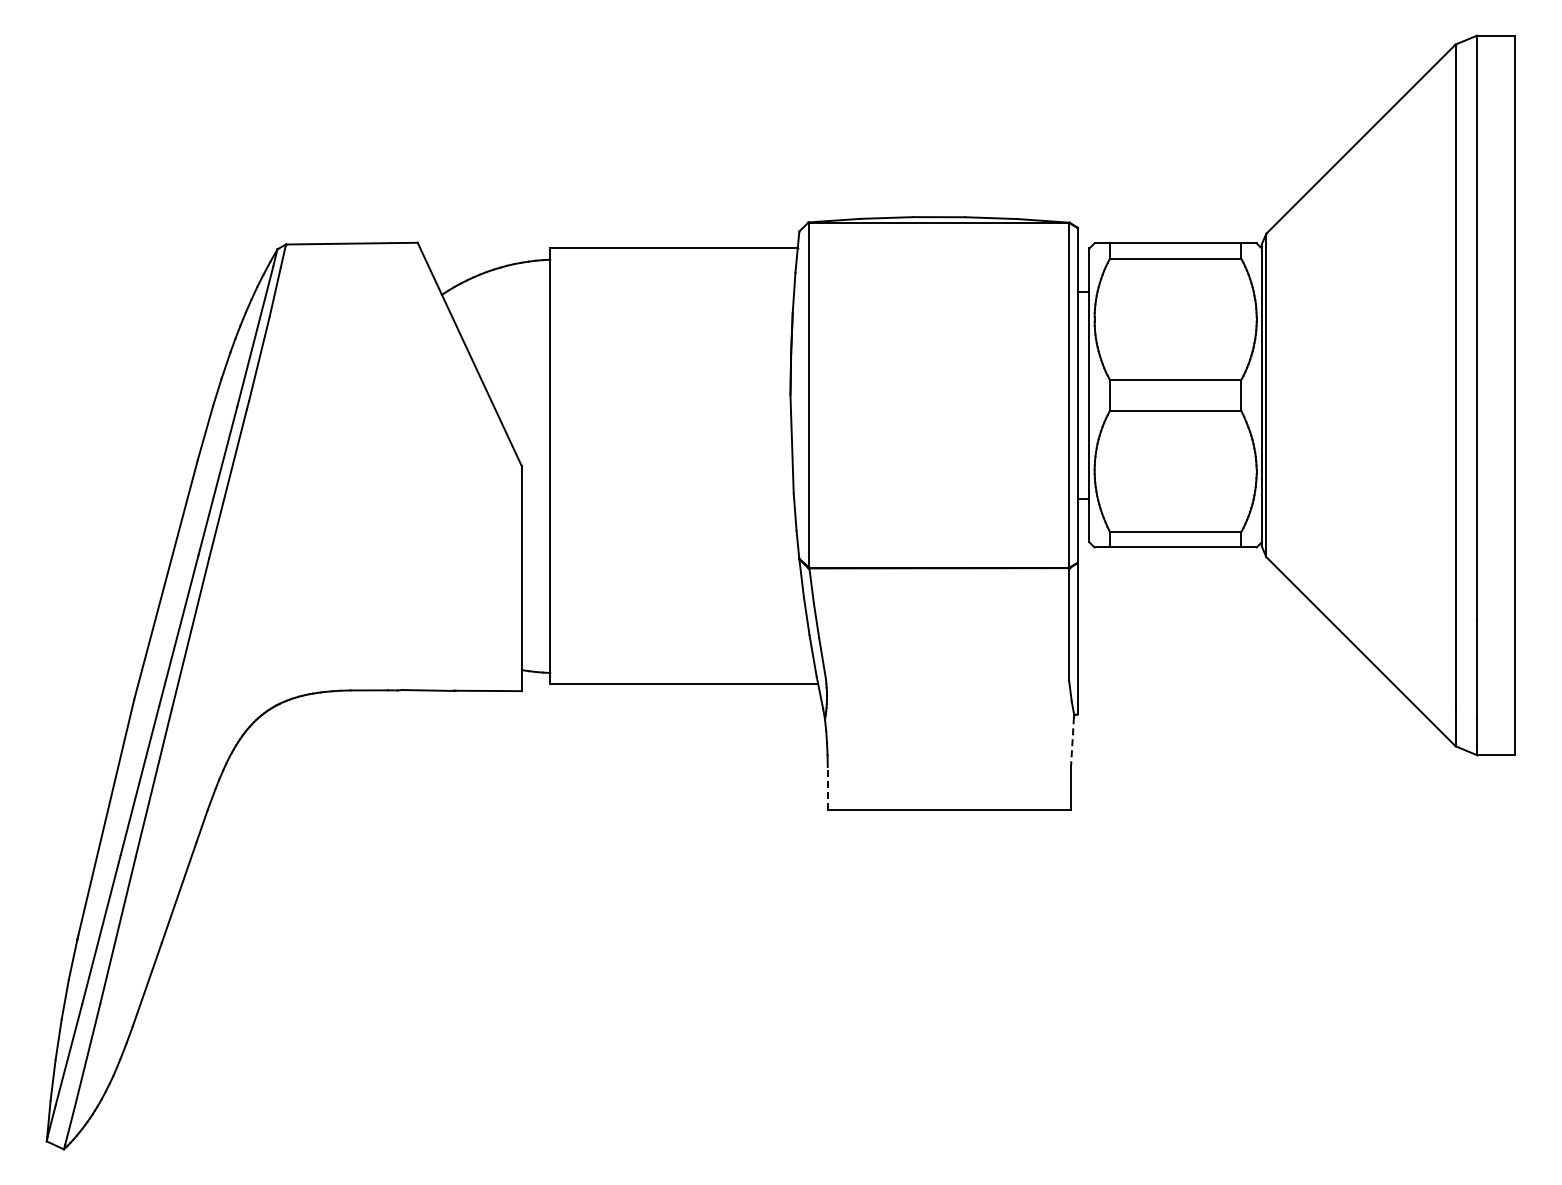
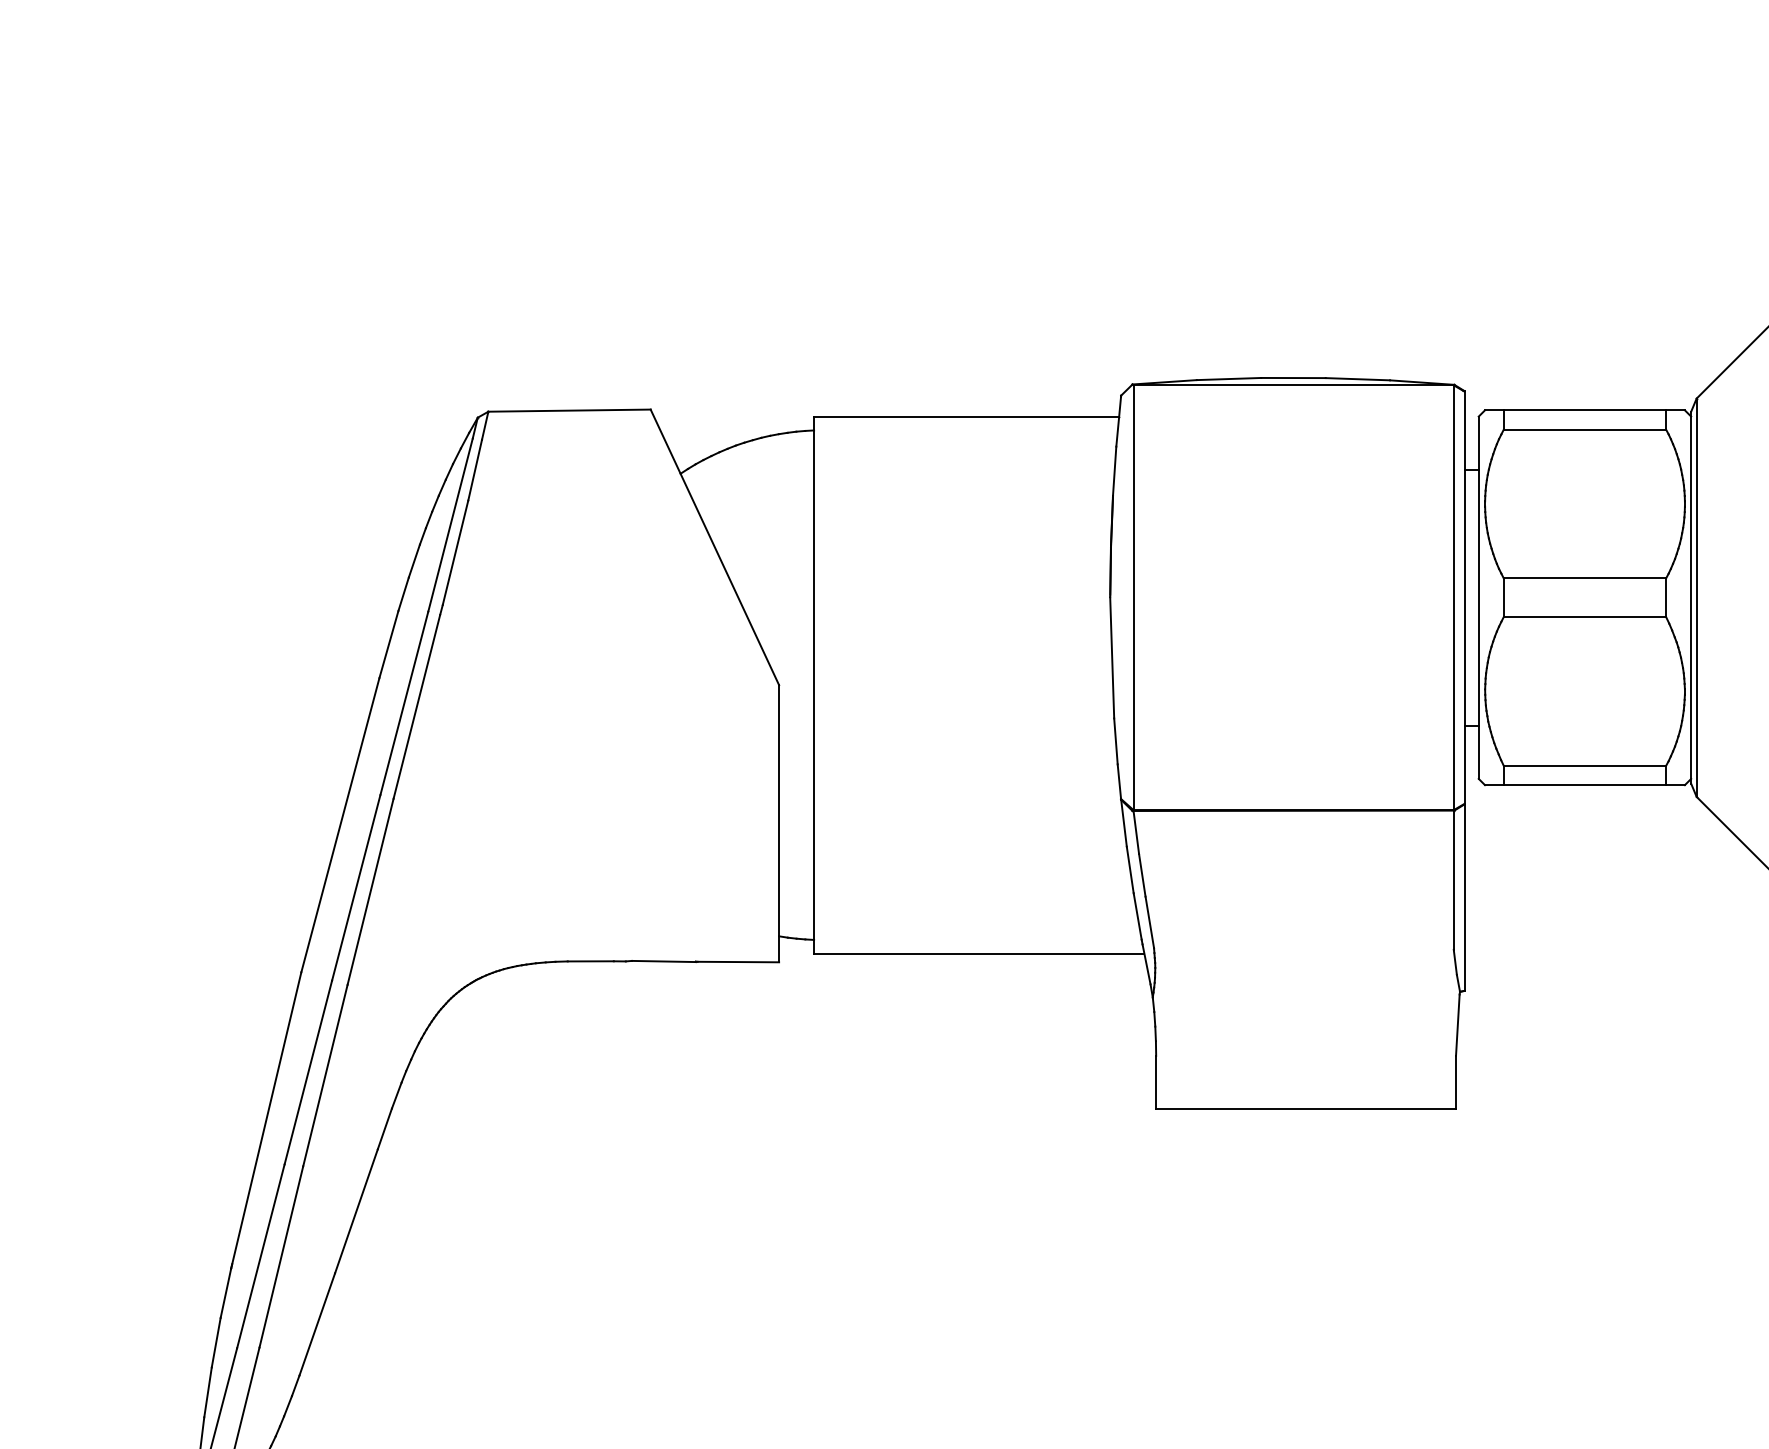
line: (1072, 742) -> (1457, 1025), dashed -> solid
line: (827, 788) -> (1155, 1082), dashed -> solid

